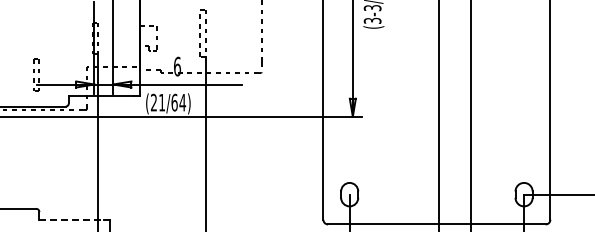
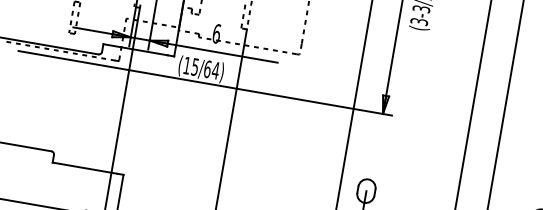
text: (157, 102) -> (190, 66), (21/64) -> (15/64)
line: (72, 219) -> (85, 168), dashed -> solid

